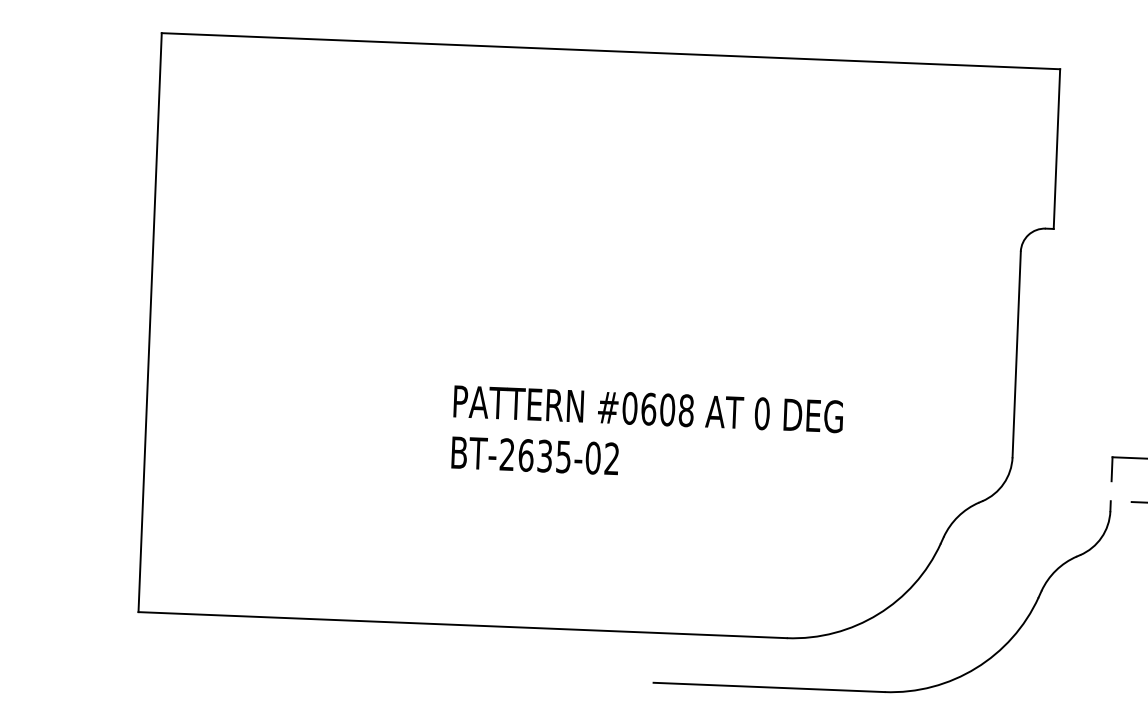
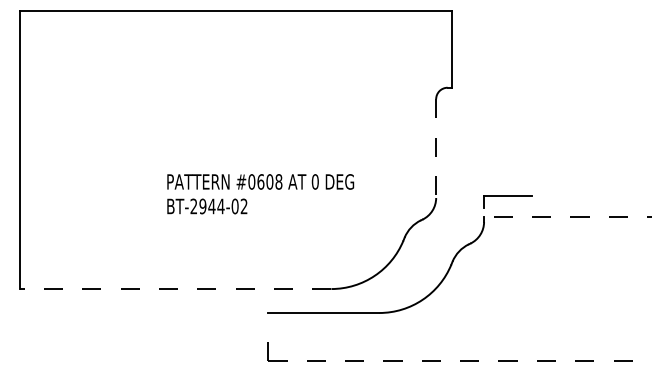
line: (1017, 356) -> (436, 149), solid -> dashed
text: (543, 456) -> (211, 206), BT-2635-02 -> BT-2944-02
line: (462, 626) -> (175, 289), solid -> dashed

